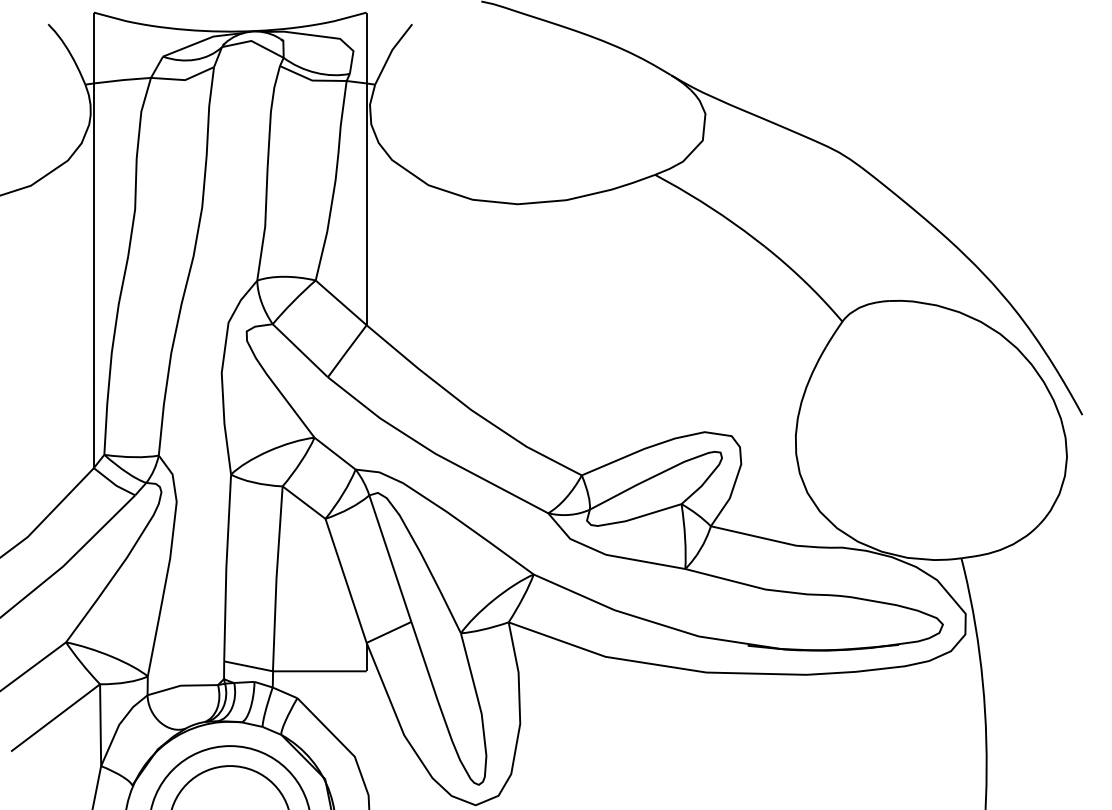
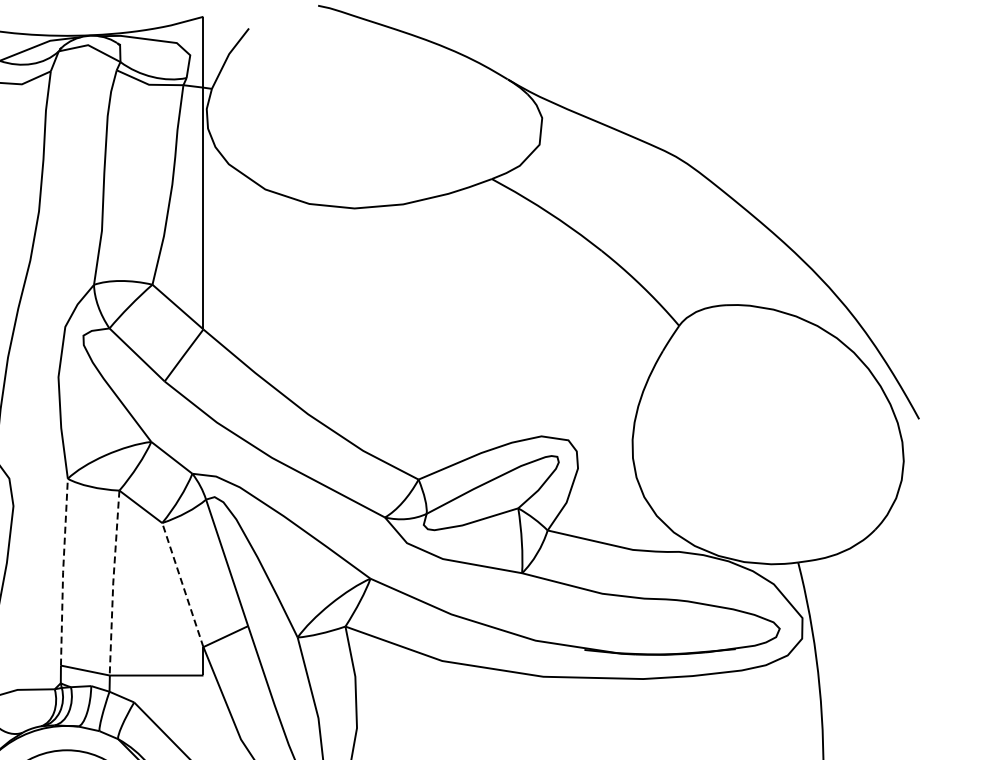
line: (226, 567) -> (63, 571), solid -> dashed
line: (276, 578) -> (113, 582), solid -> dashed
line: (345, 580) -> (182, 584), solid -> dashed

